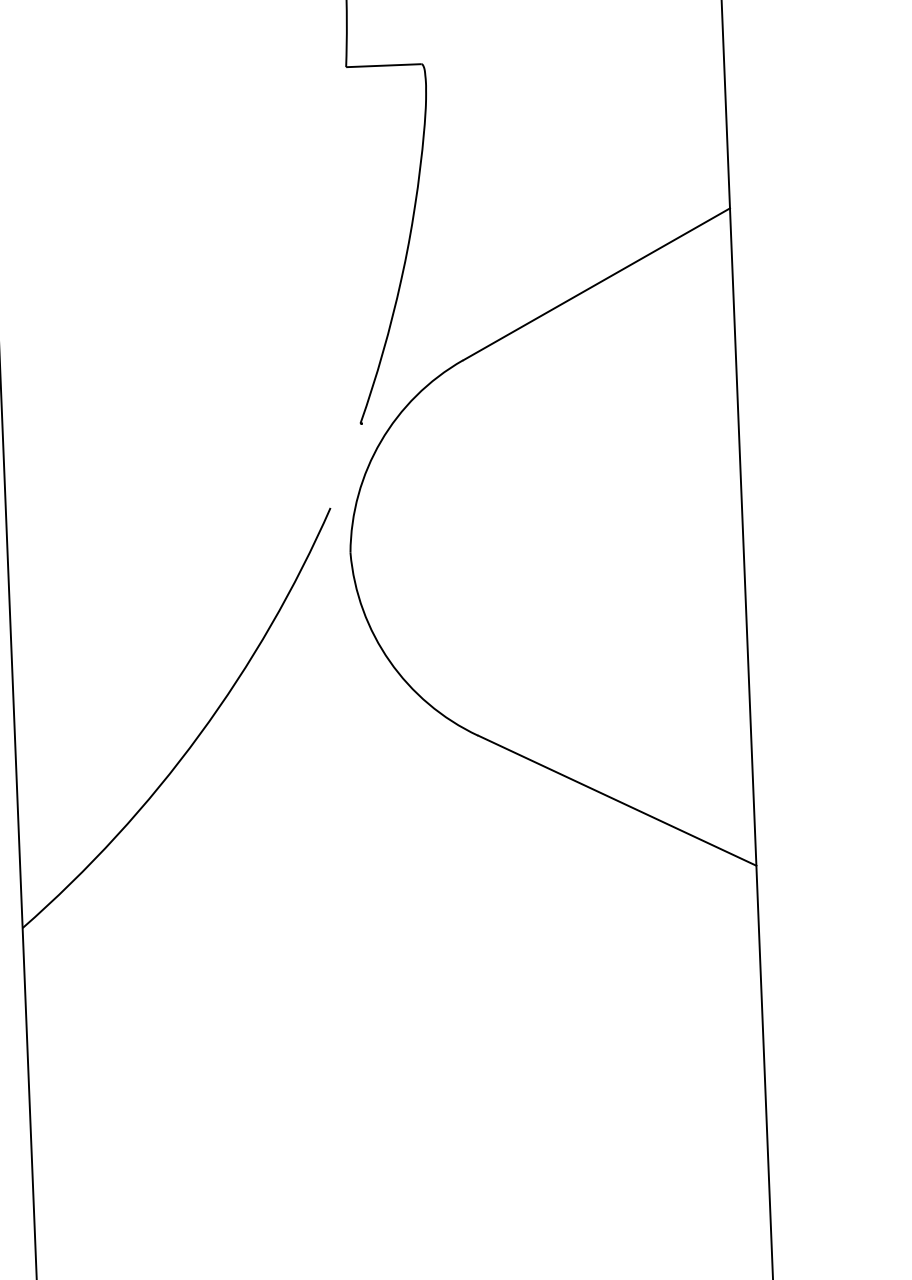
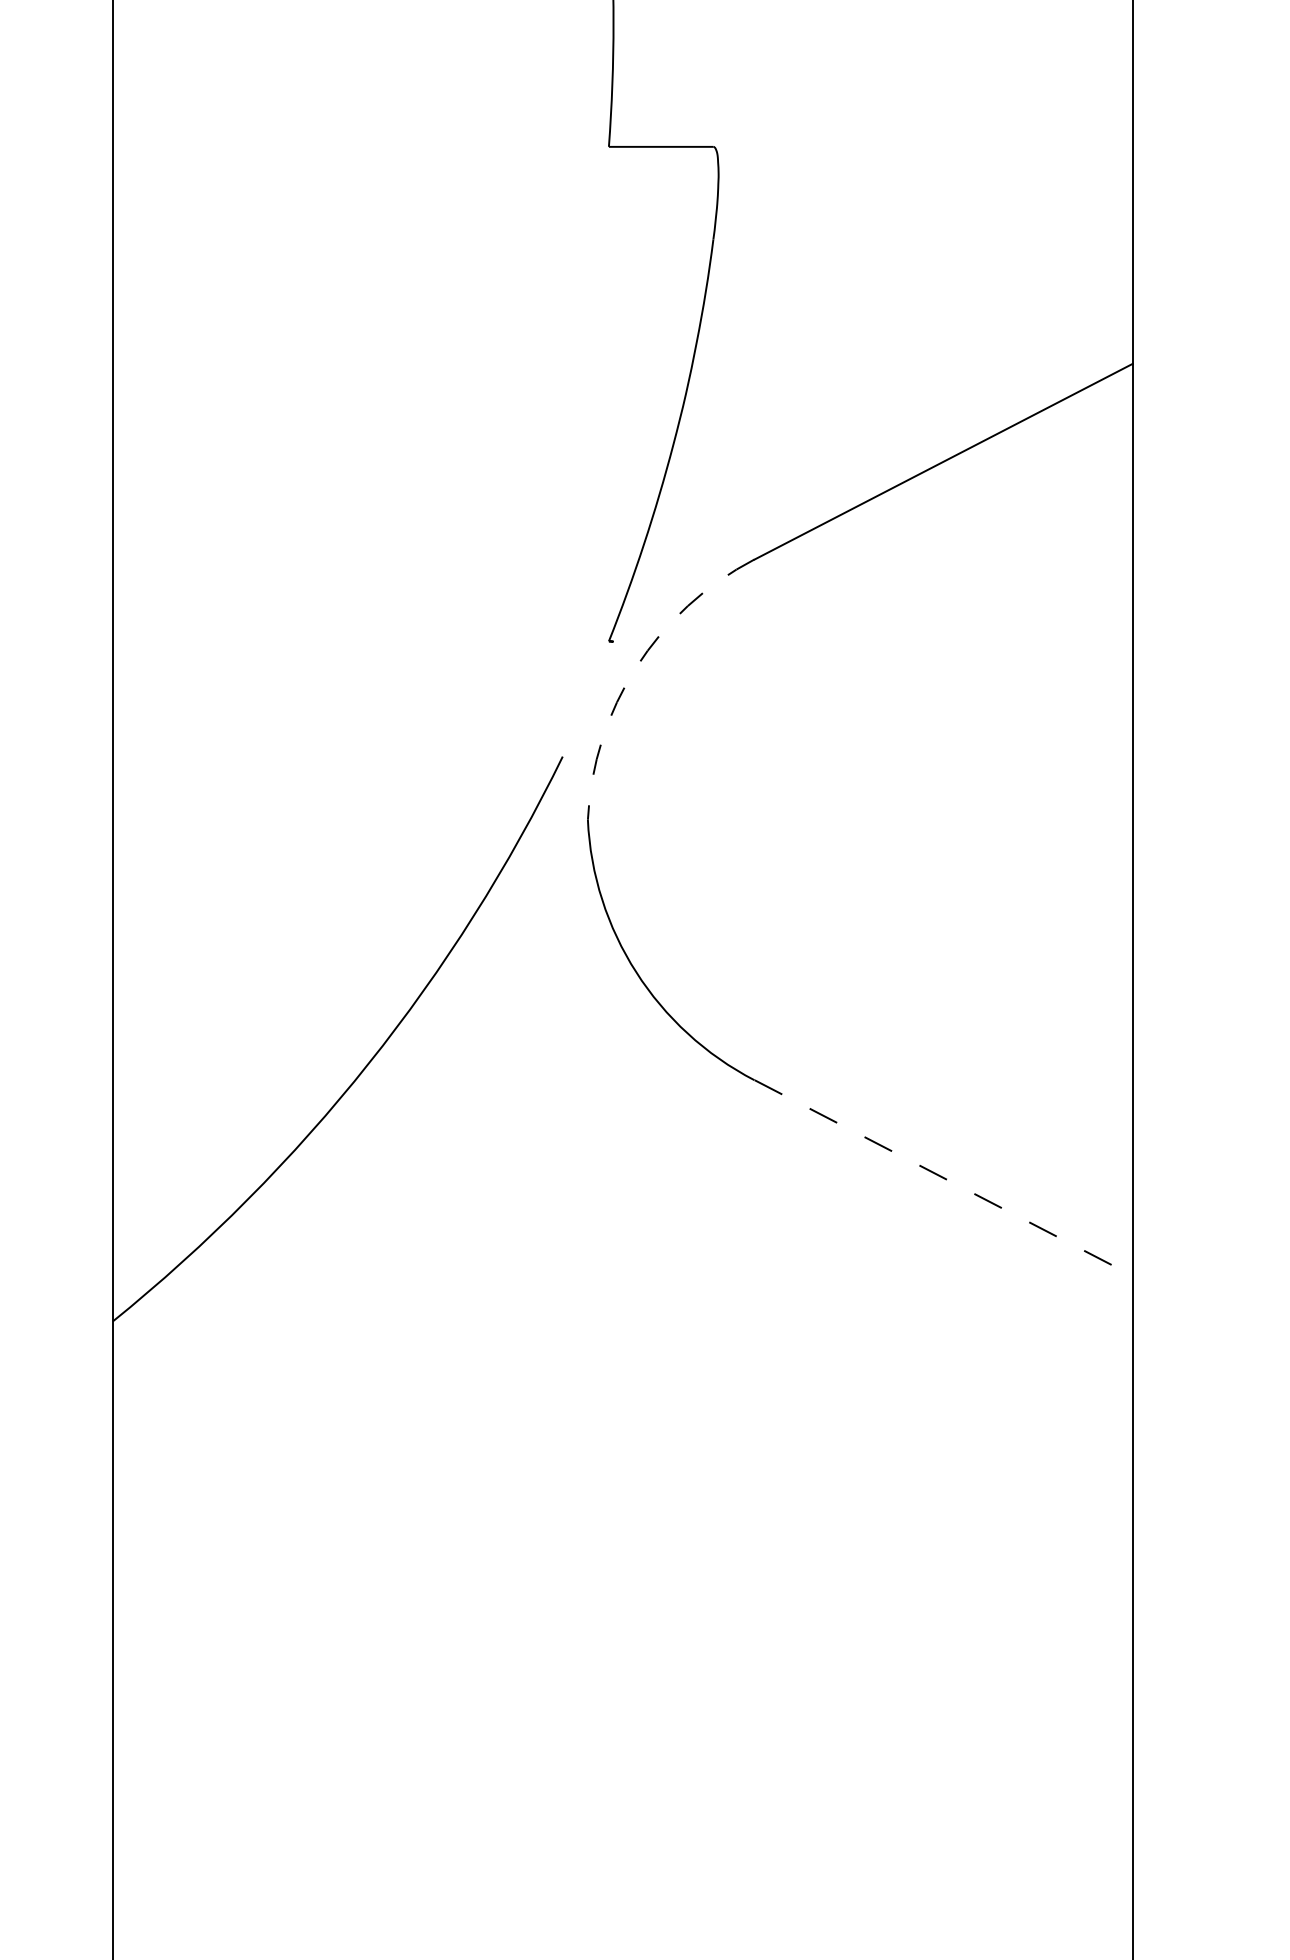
arc: (381, 441) -> (636, 667), solid -> dashed
line: (617, 801) -> (943, 1178), solid -> dashed

